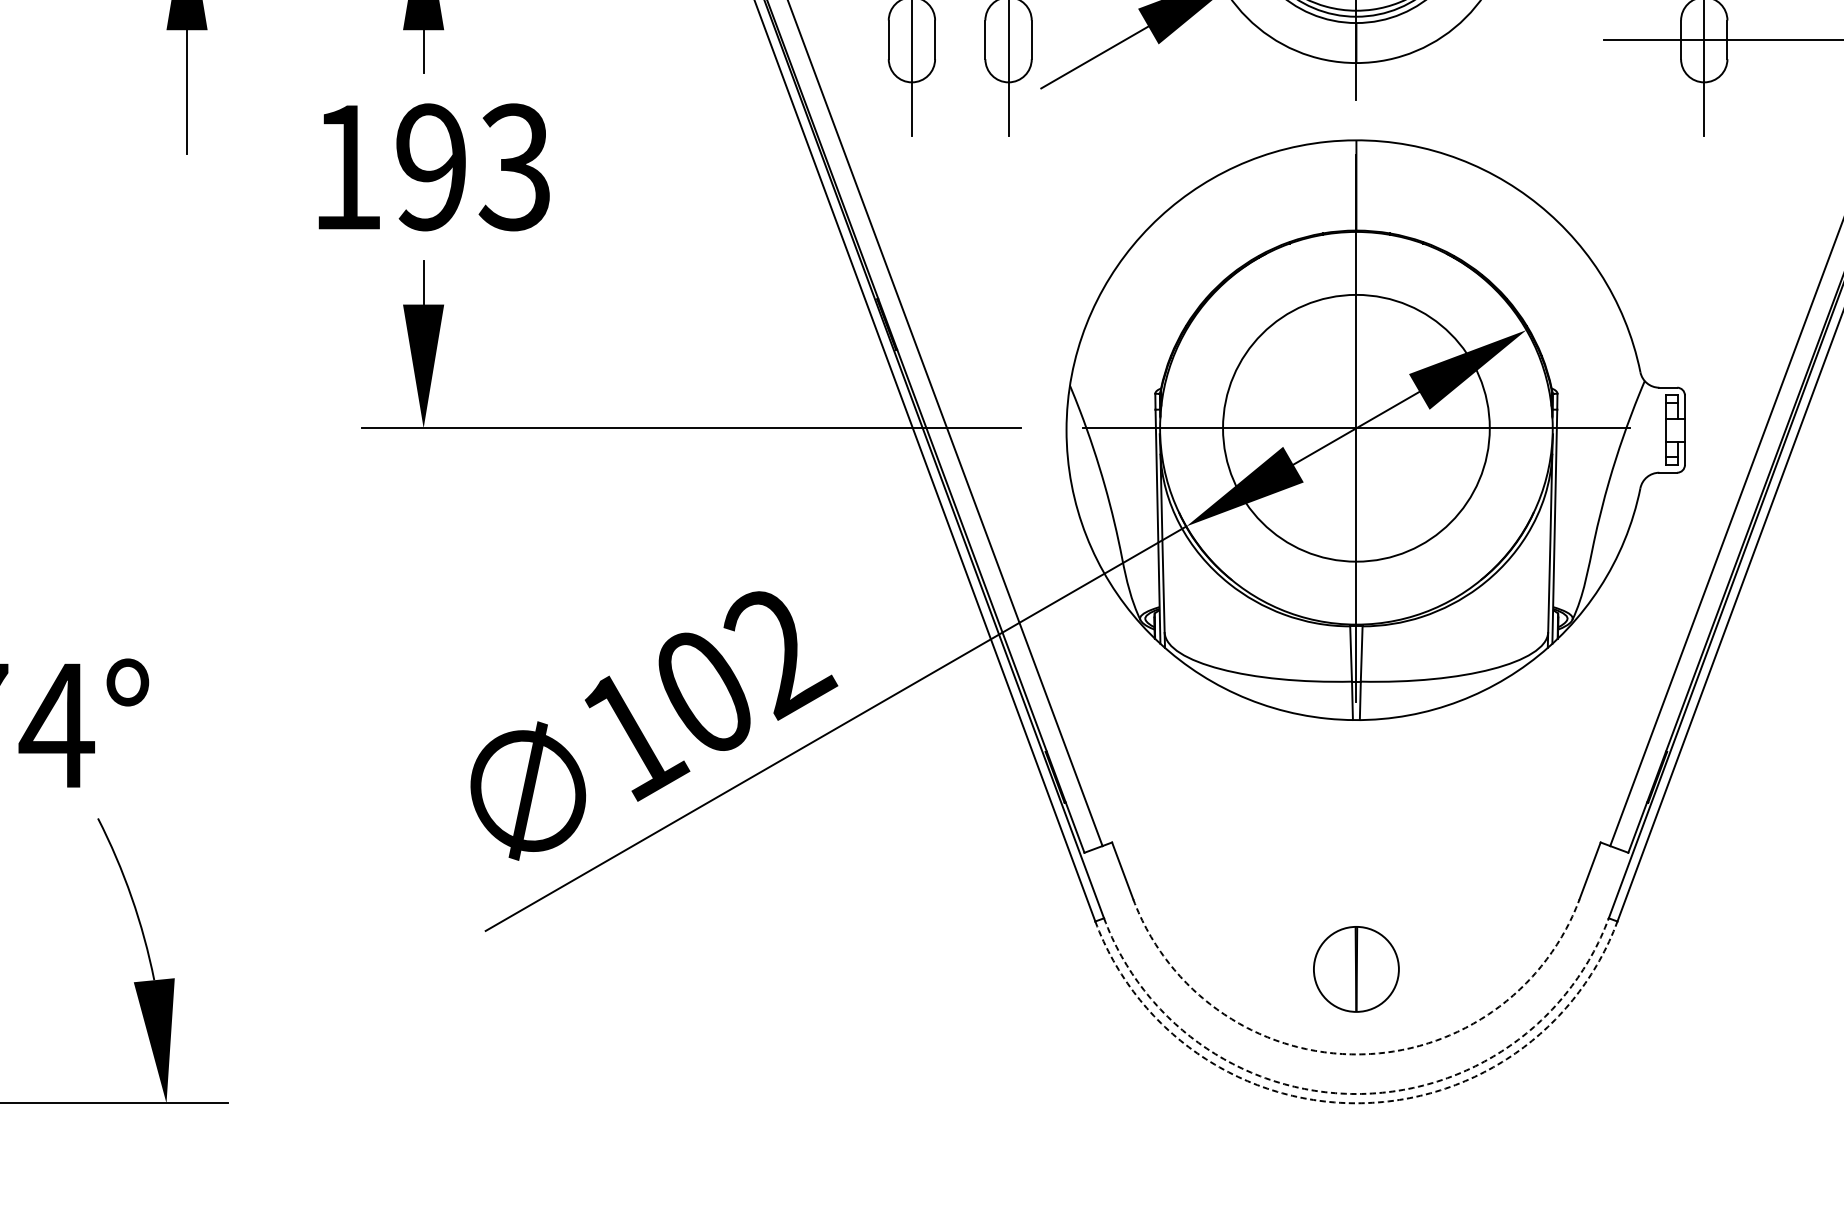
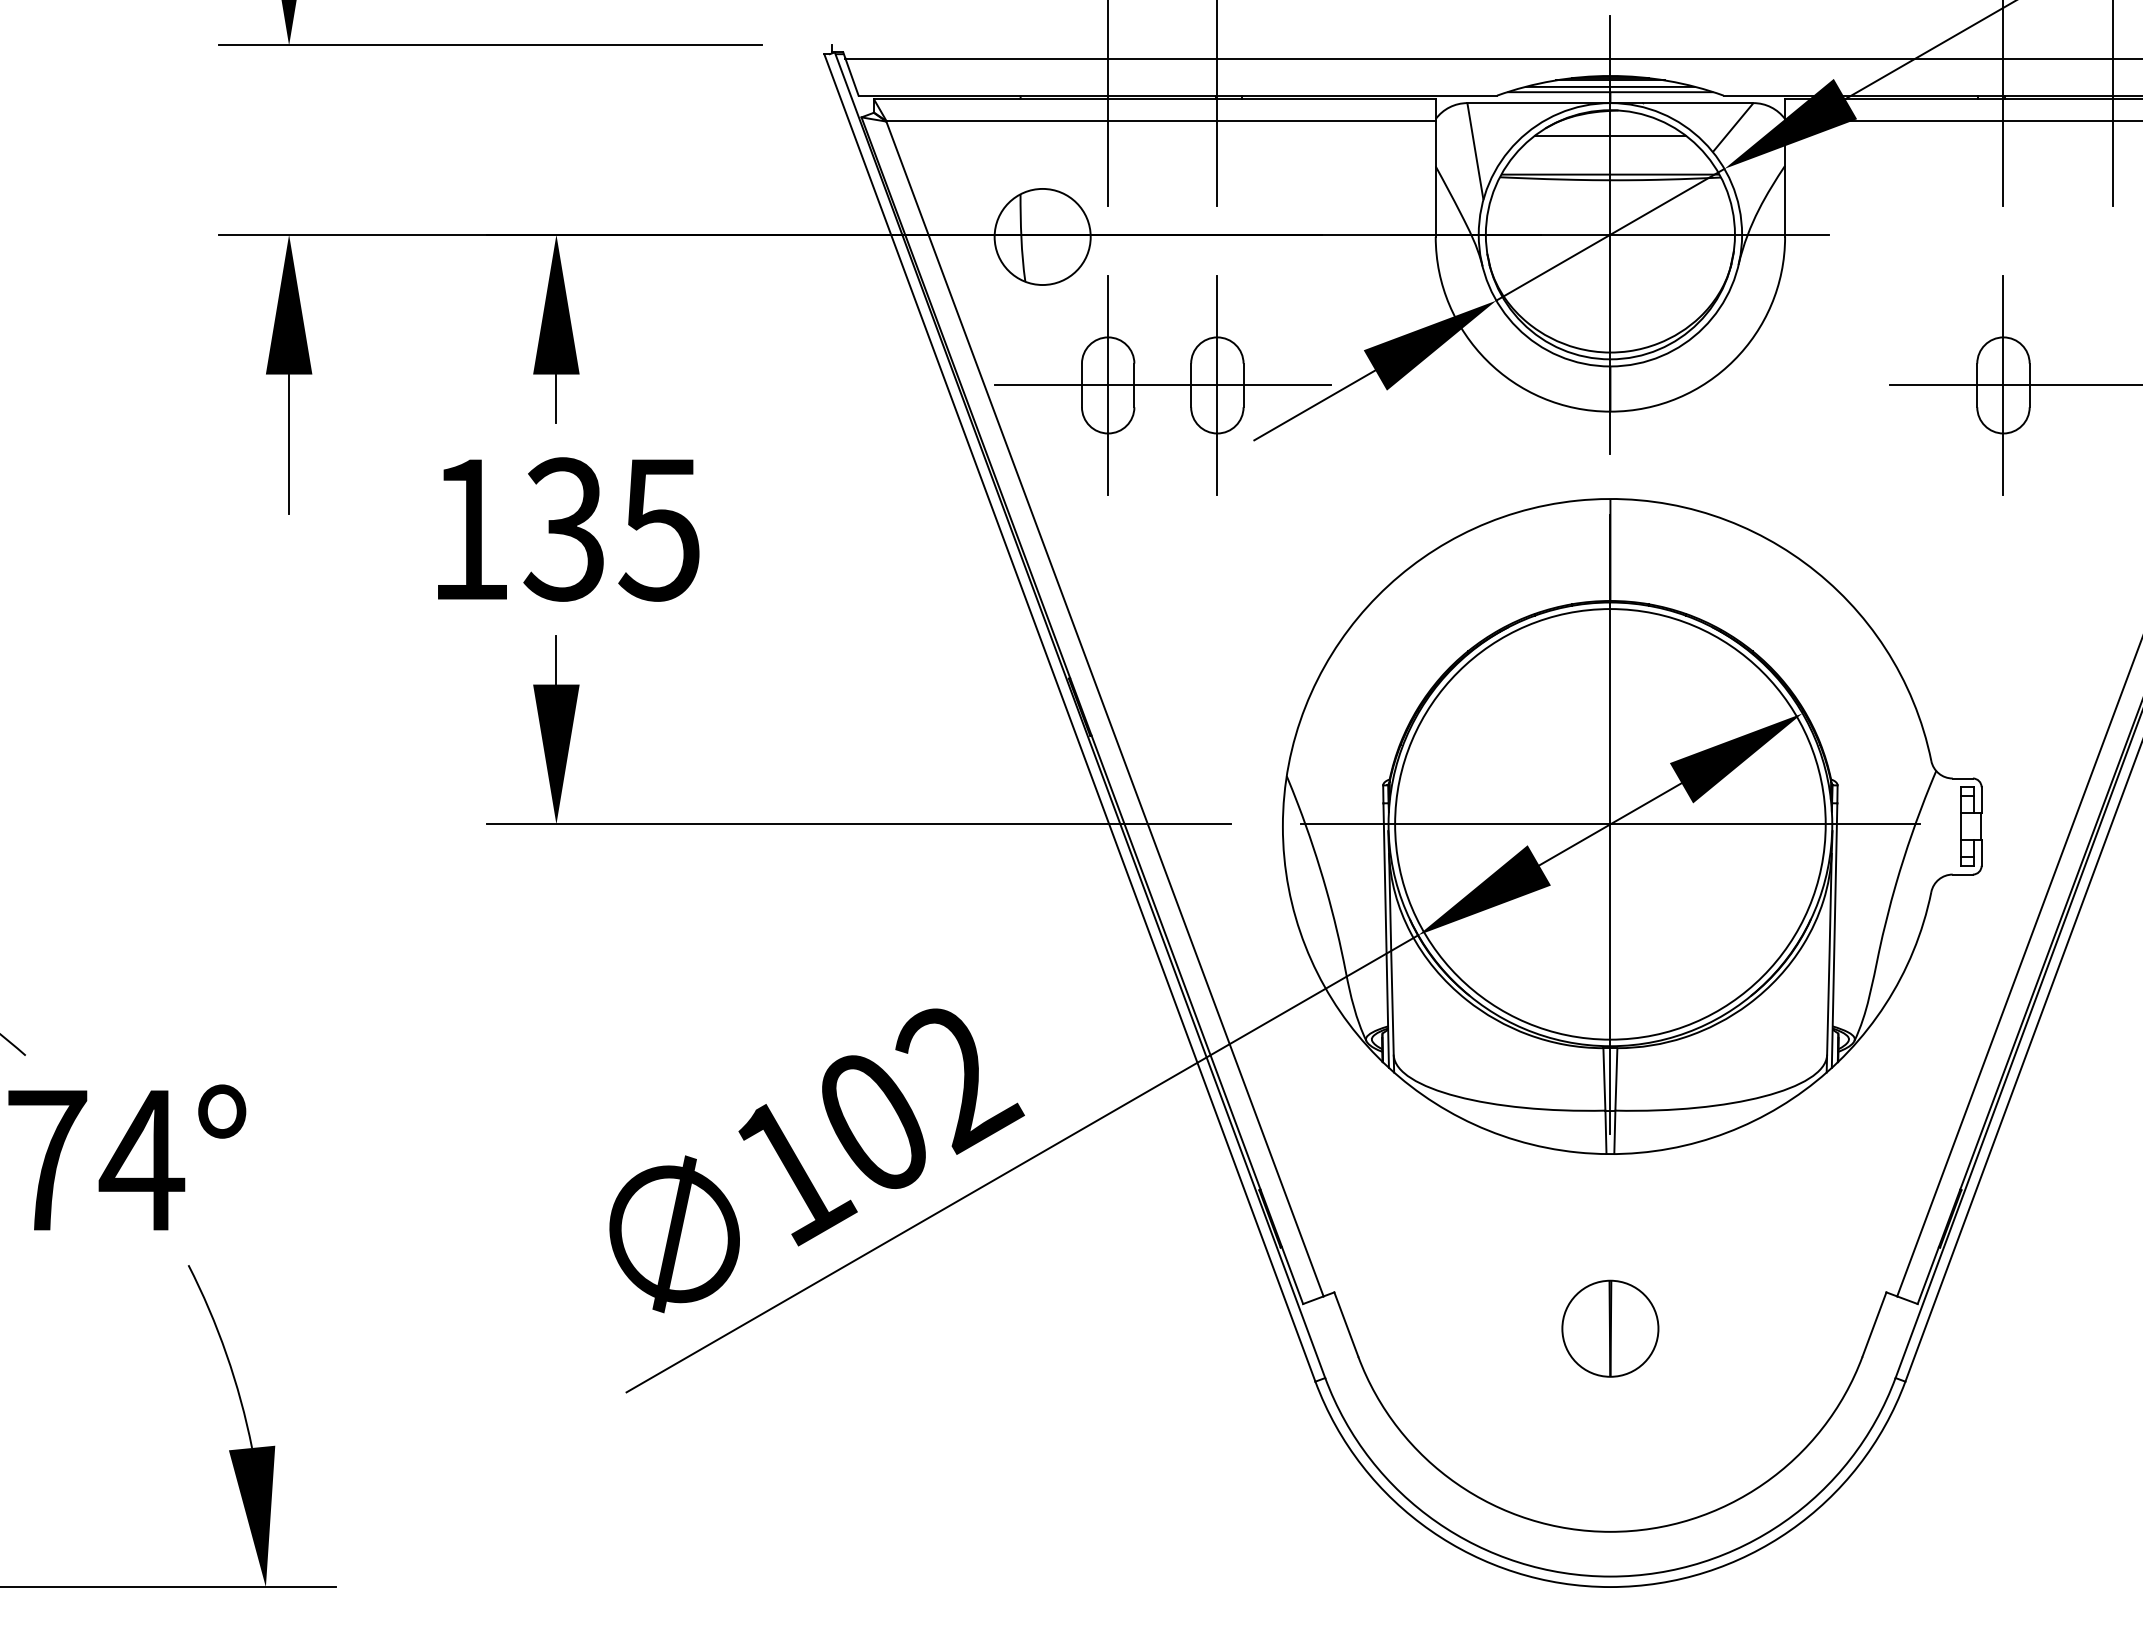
line: (960, 39) -> (1162, 385), added
text: (472, 167) -> (611, 529), 193 -> 135
circle: (1356, 428) -> (1610, 824), size x1.43
part: (1356, 969) -> (1610, 1328), moved
arc: (1356, 1054) -> (1610, 1531), dashed -> solid
arc: (1356, 1093) -> (1610, 1576), dashed -> solid
arc: (1356, 1103) -> (1610, 1587), dashed -> solid

